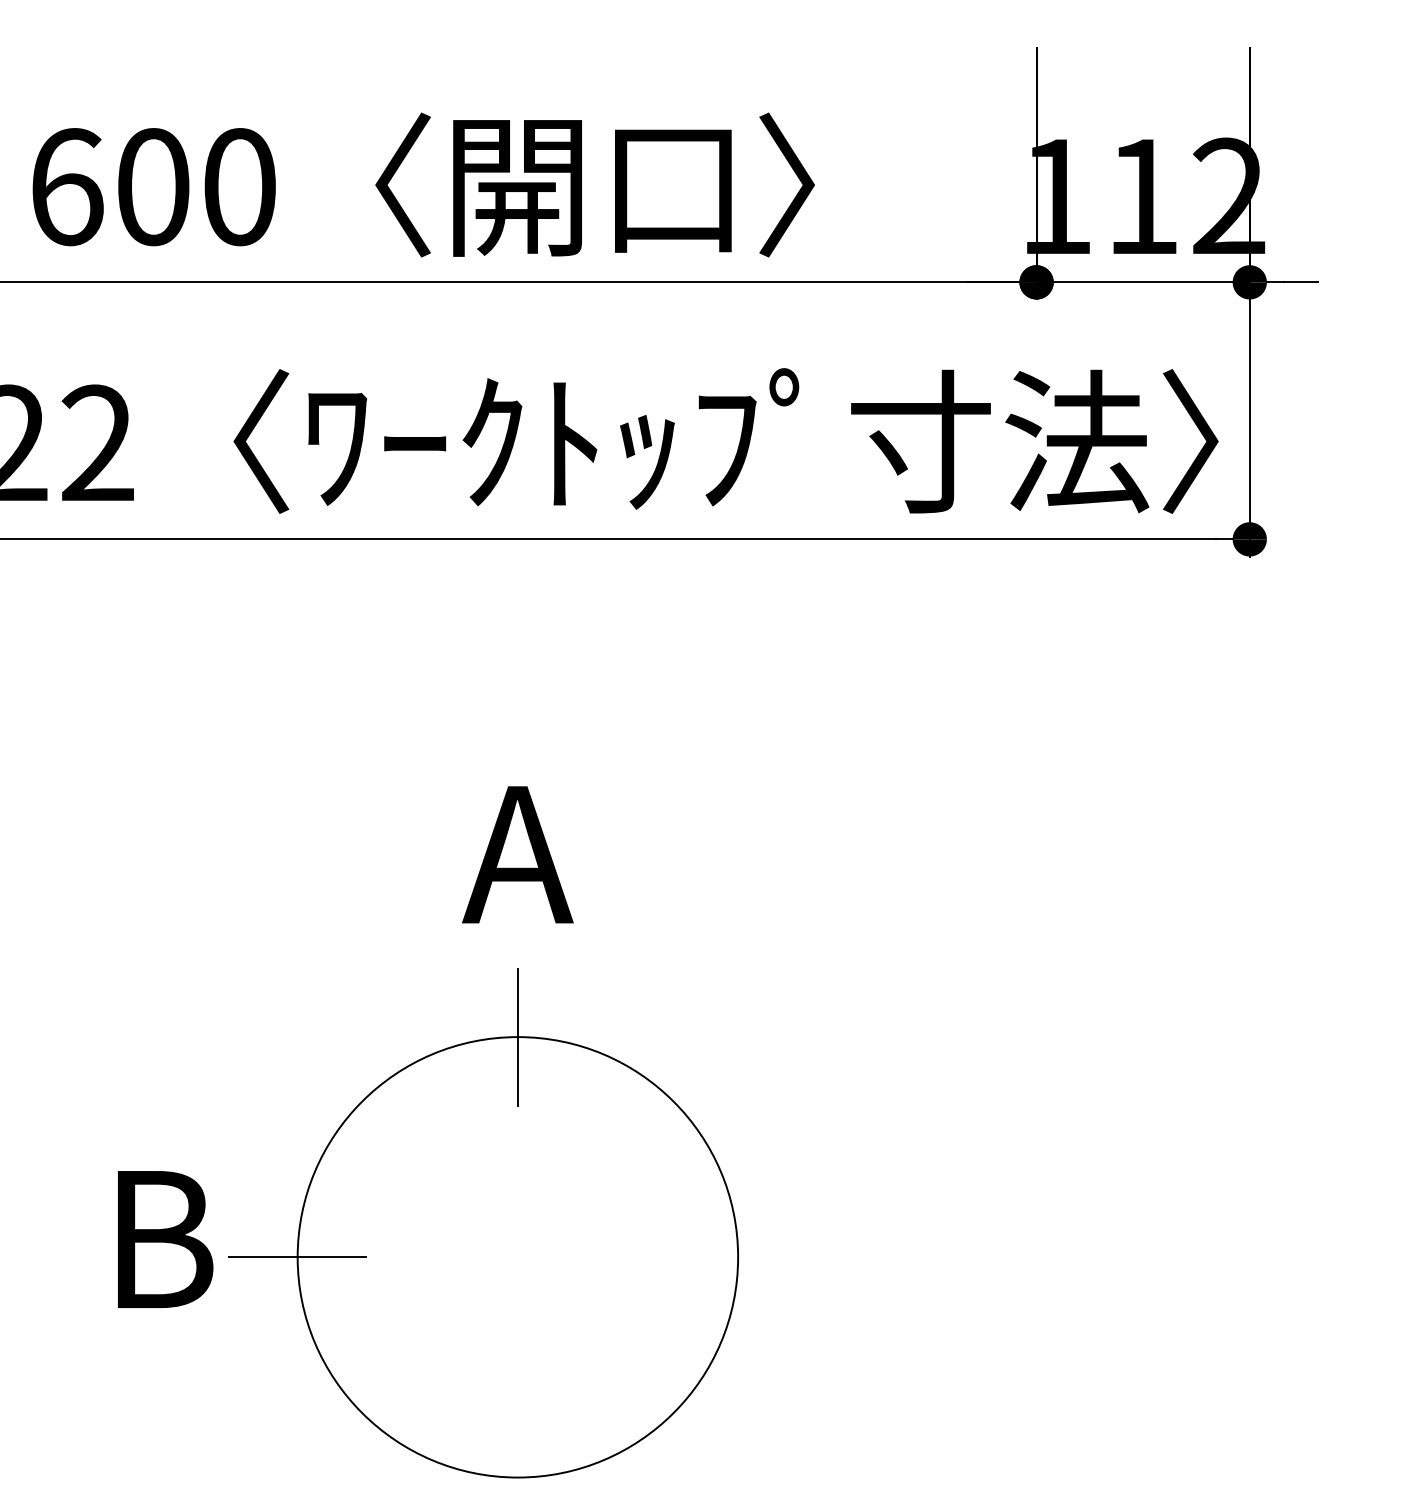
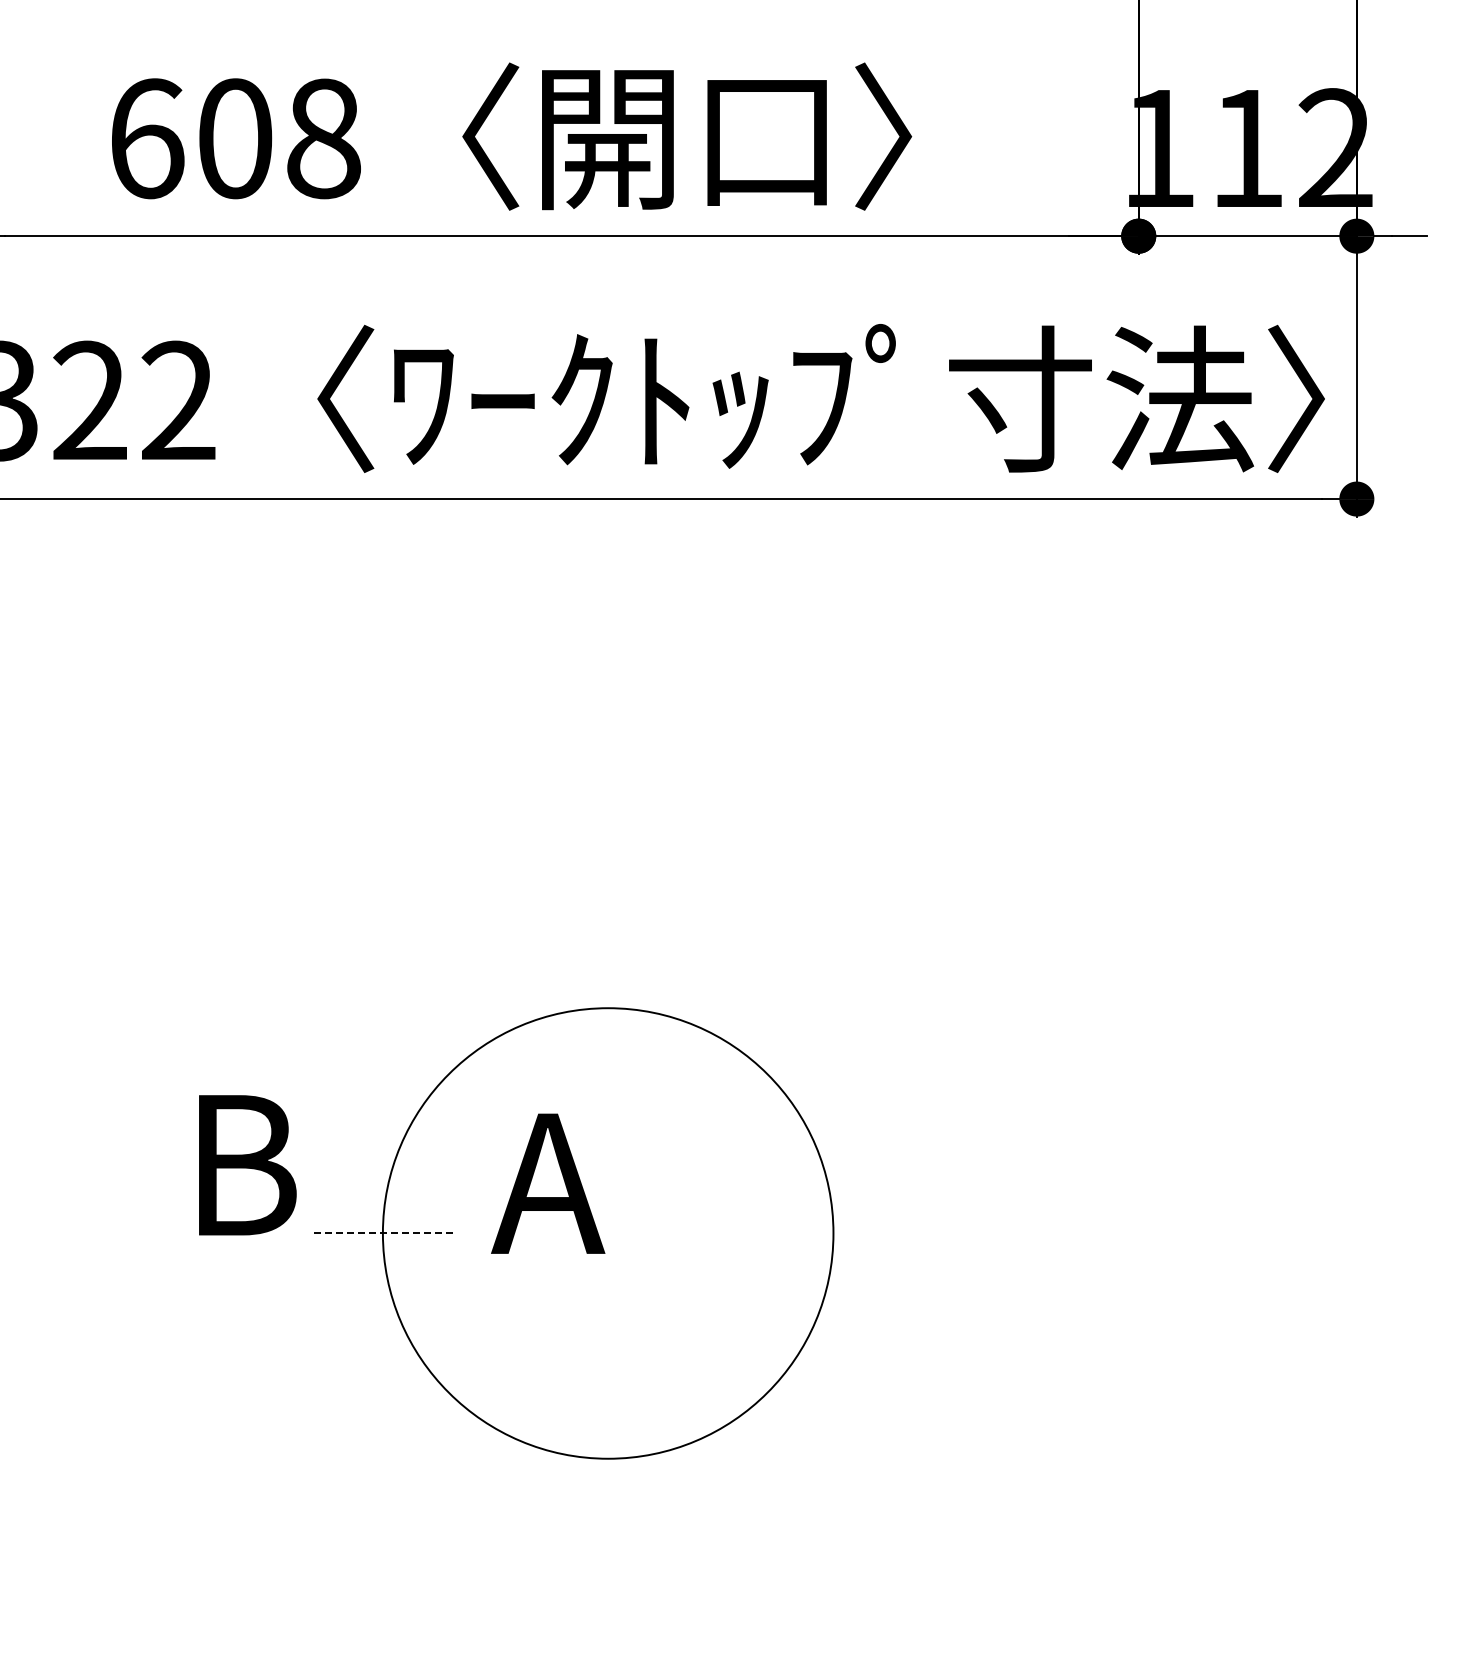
text: (239, 186) -> (323, 138), 600 -> 608
text: (518, 854) -> (548, 1183), moved
line: (518, 1037) -> (608, 1008), removed
text: (165, 1239) -> (247, 1165), moved
line: (297, 1257) -> (382, 1233), solid -> dashed

